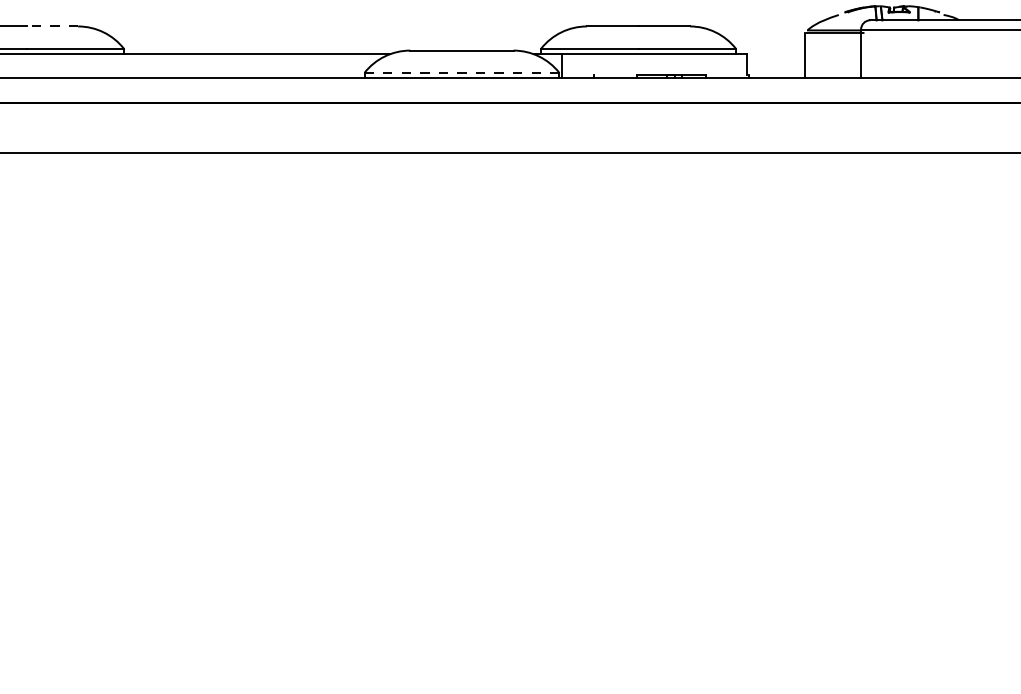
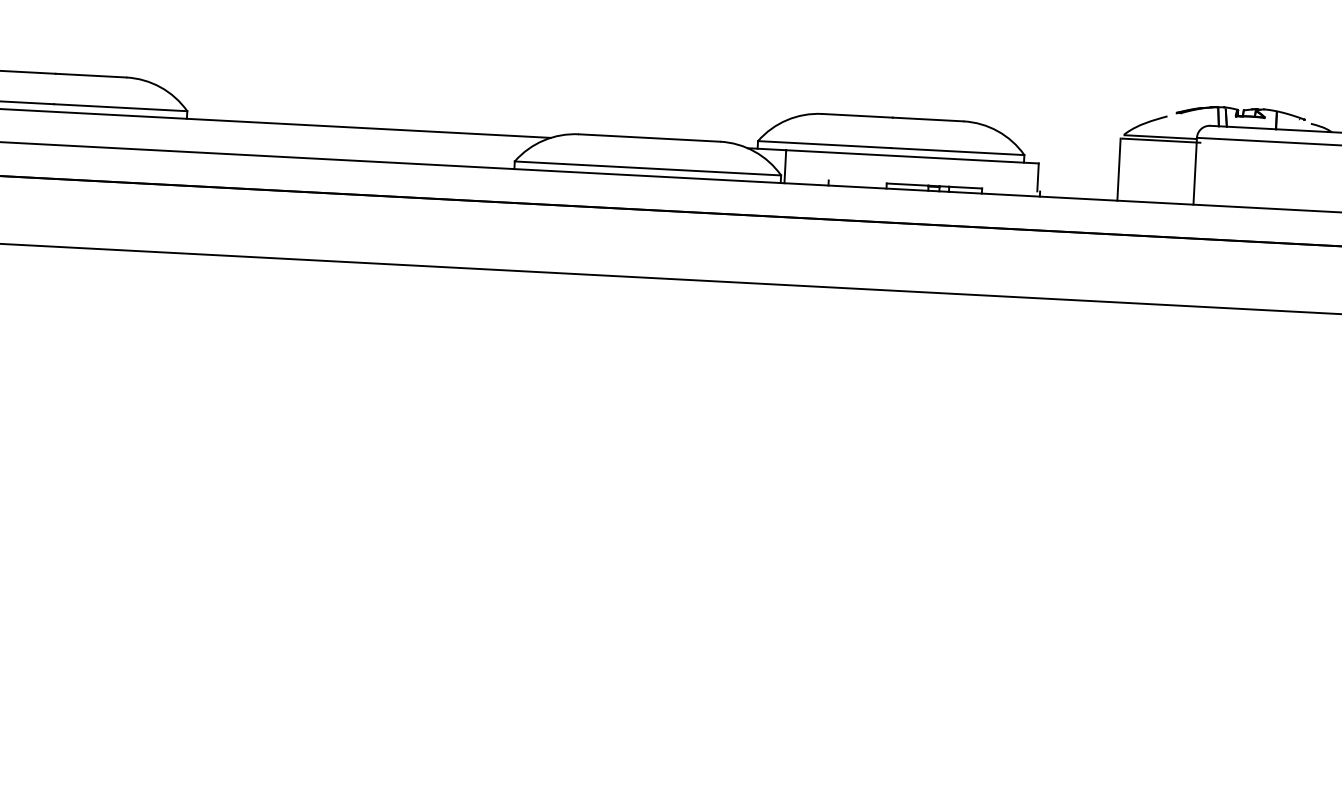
line: (52, 26) -> (91, 75), dashed -> solid
line: (461, 72) -> (647, 167), dashed -> solid

